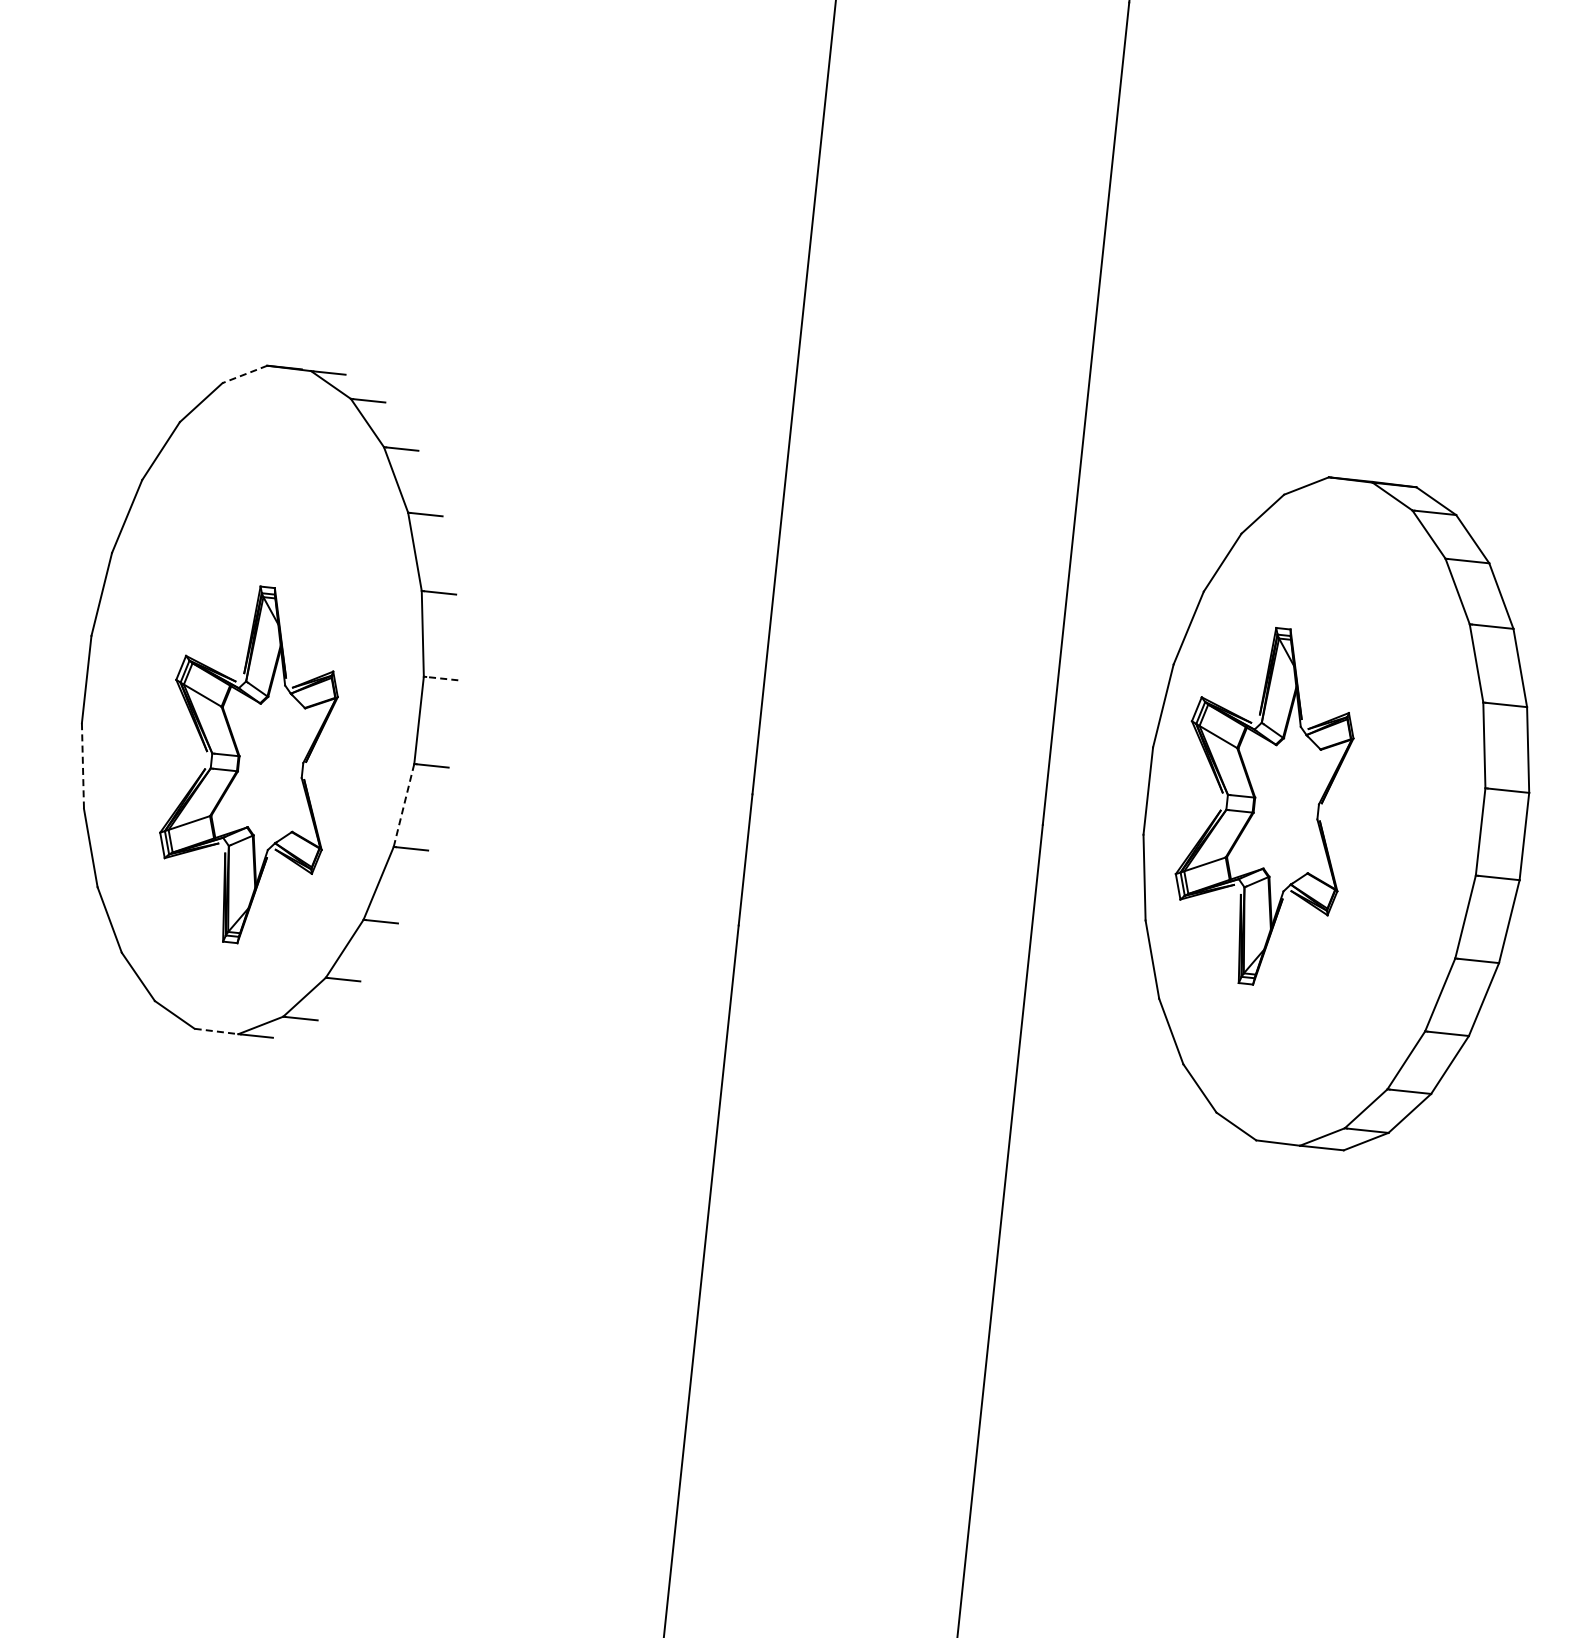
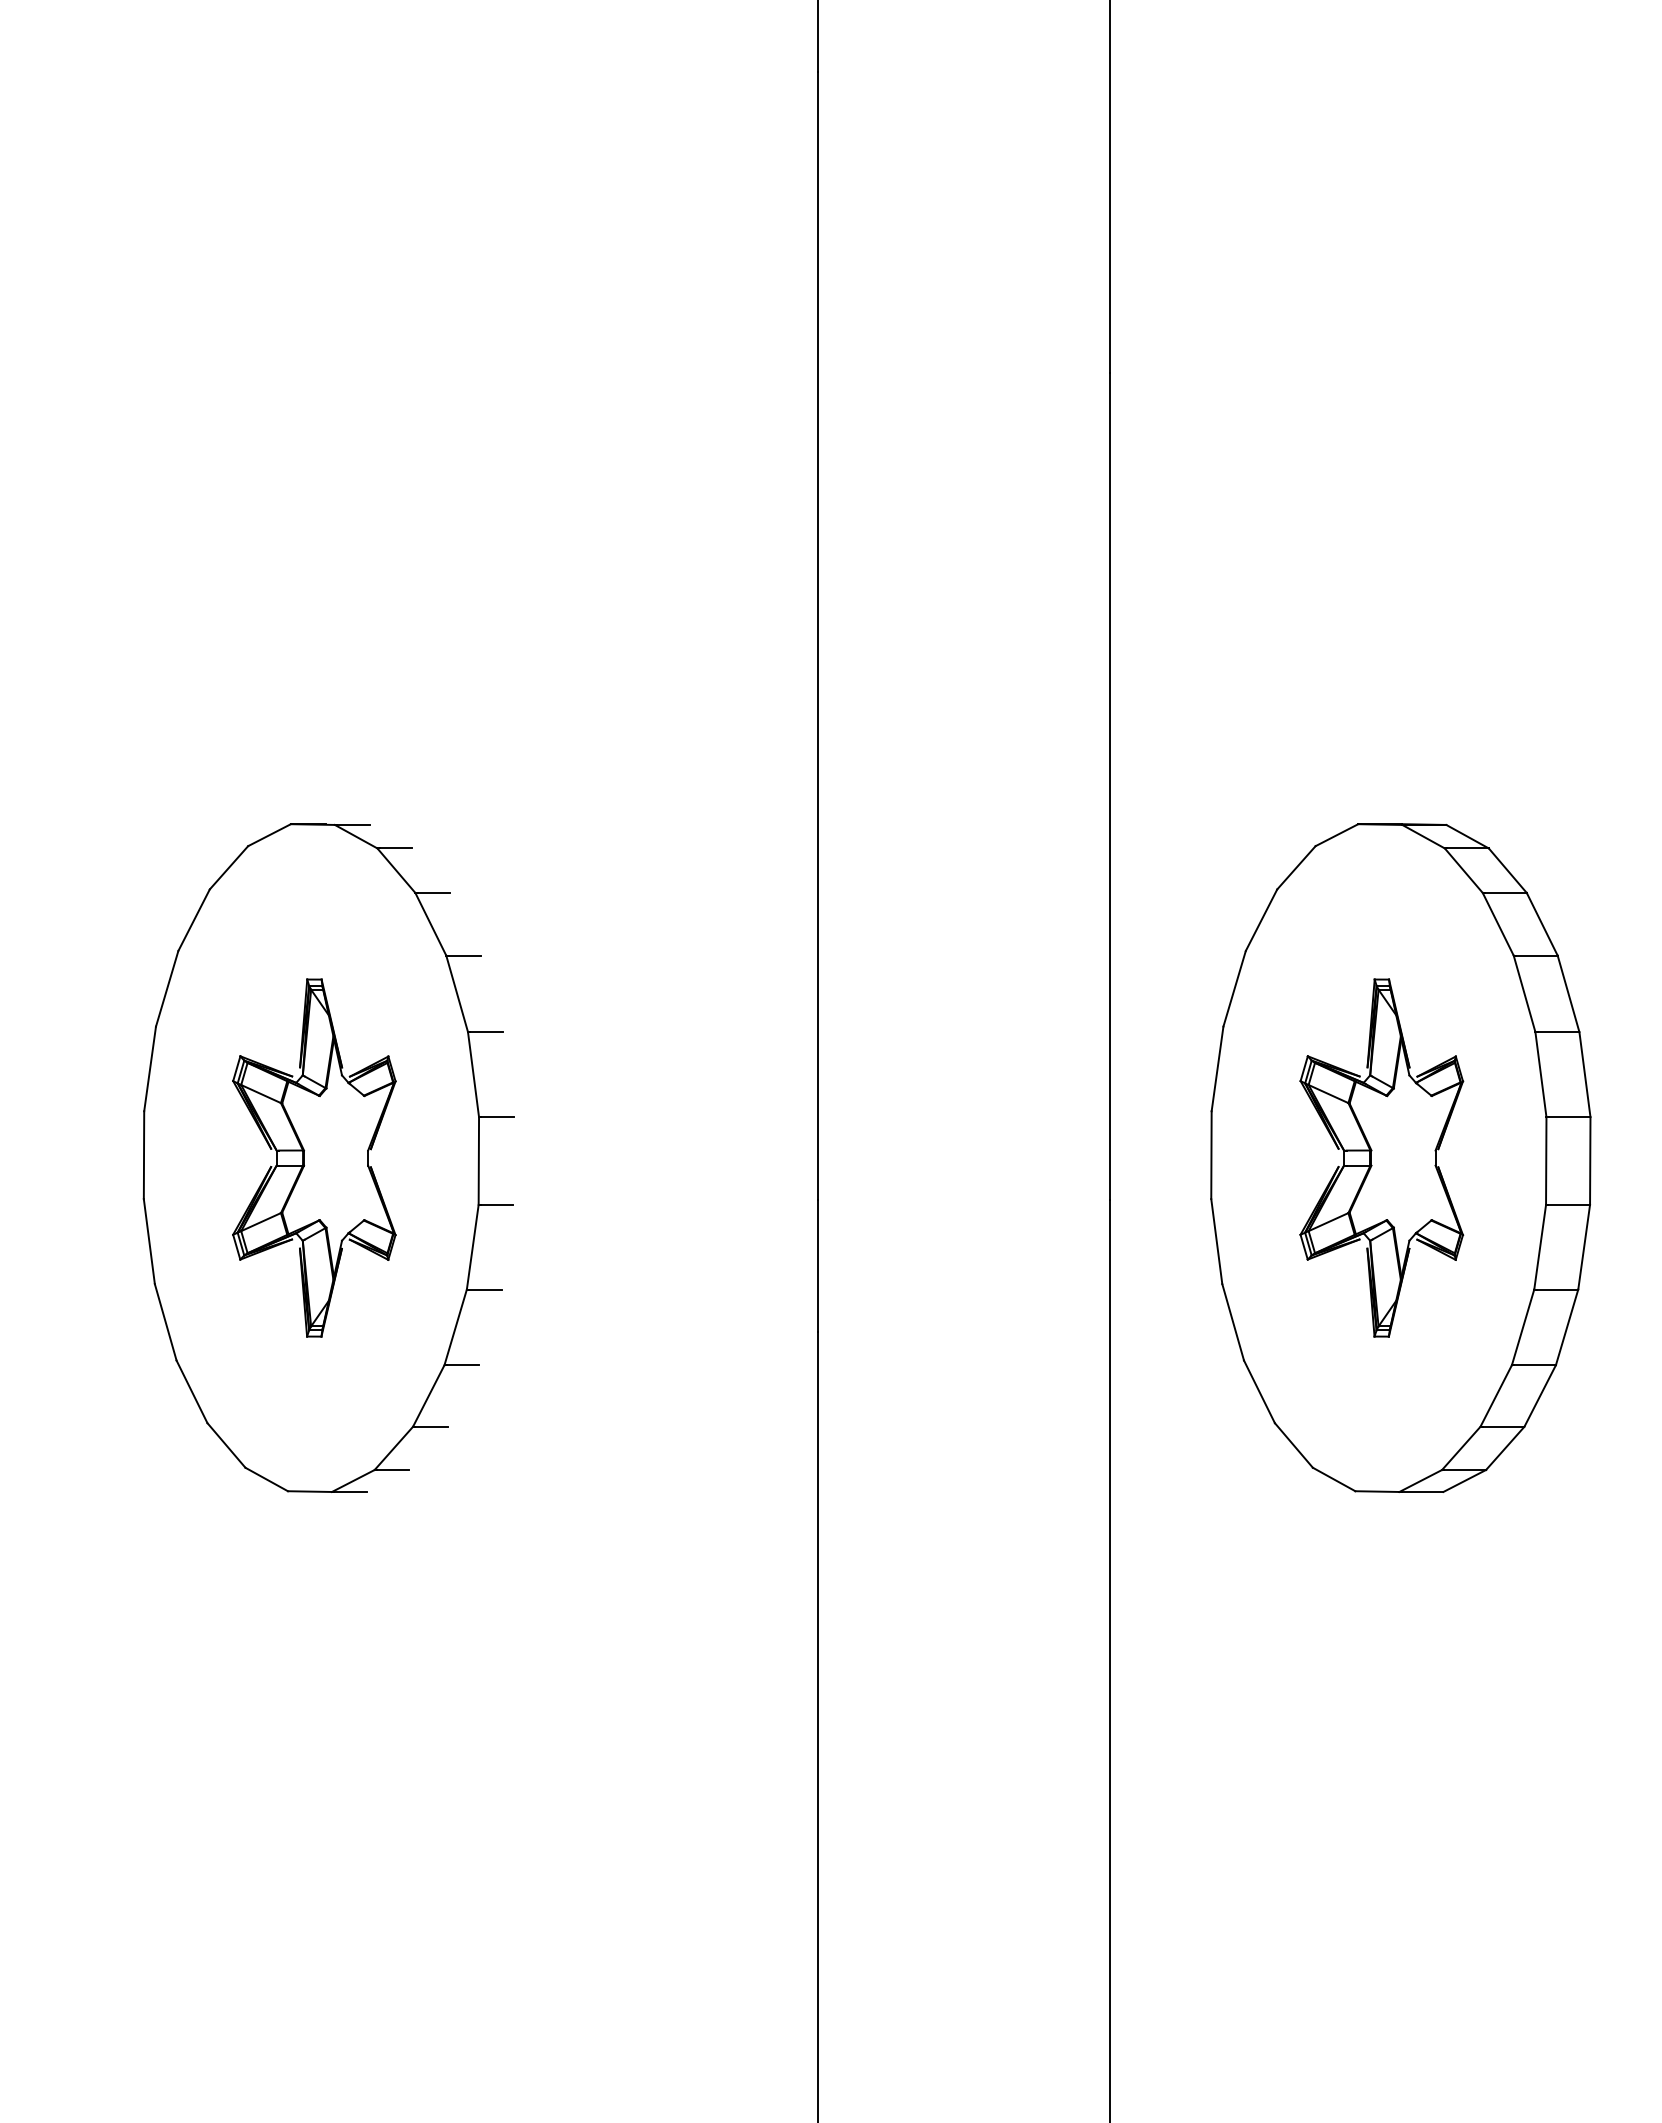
line: (244, 374) -> (269, 835), dashed -> solid
line: (442, 679) -> (497, 1117), dashed -> solid
part: (249, 764) -> (314, 1157), moved
line: (83, 765) -> (149, 1241), dashed -> solid
line: (403, 805) -> (472, 1247), dashed -> solid
part: (1264, 805) -> (1381, 1157), moved
line: (217, 1031) -> (310, 1491), dashed -> solid

